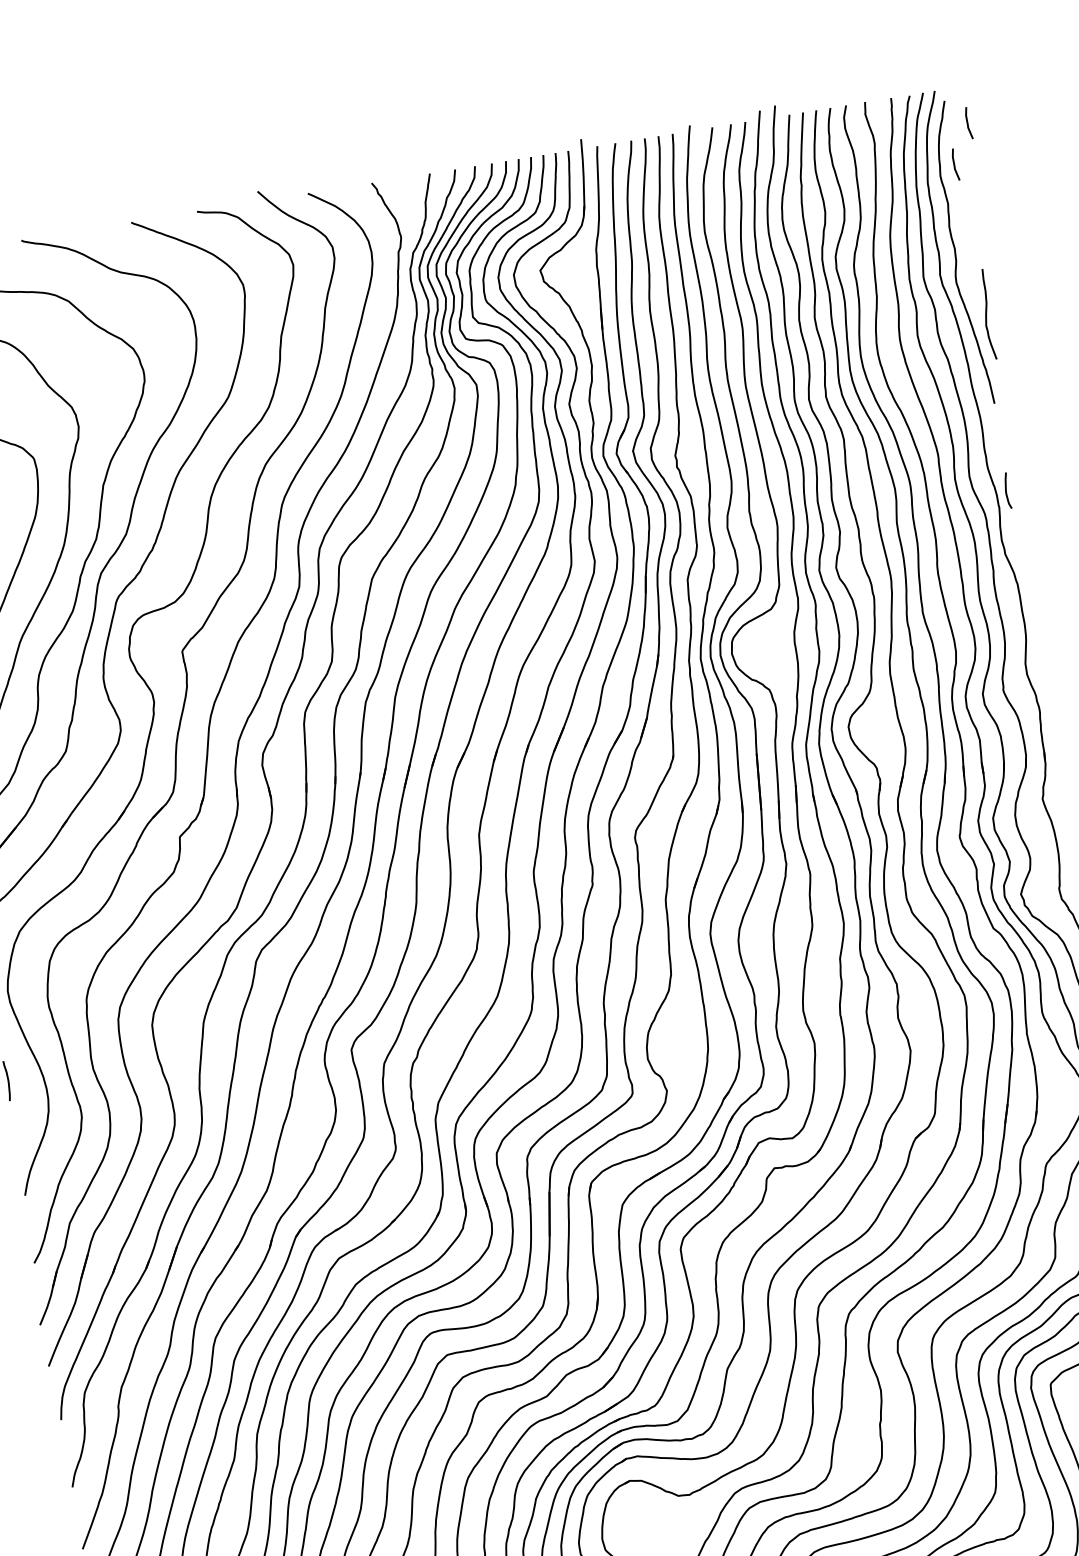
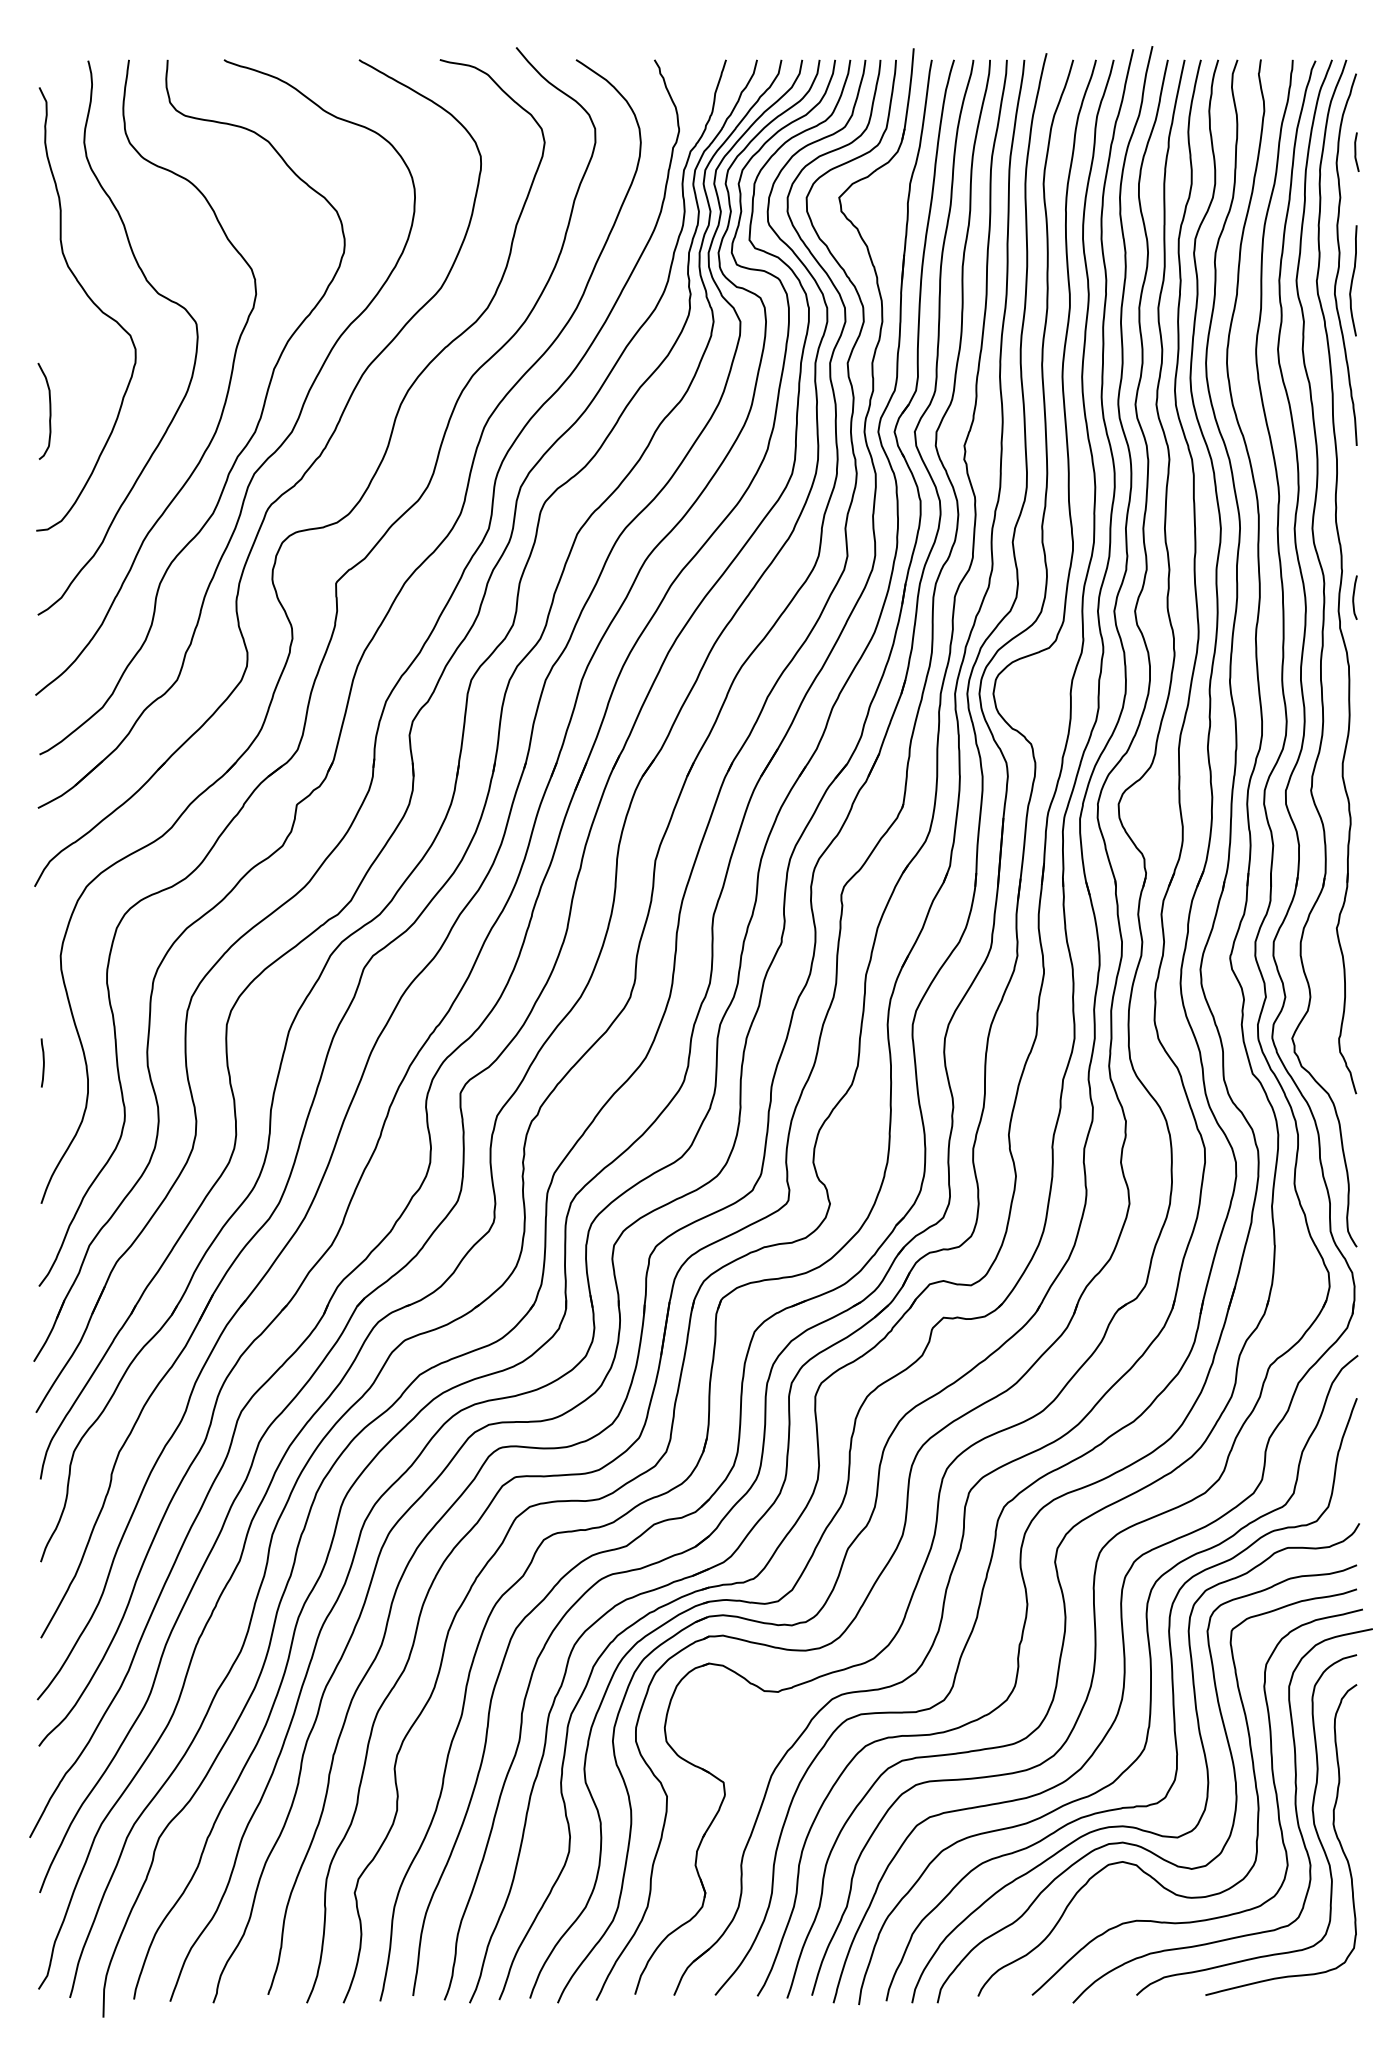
curve: (968, 122) -> (1380, 104), removed
curve: (987, 313) -> (1353, 279), moved
curve: (1006, 490) -> (1354, 597), moved

